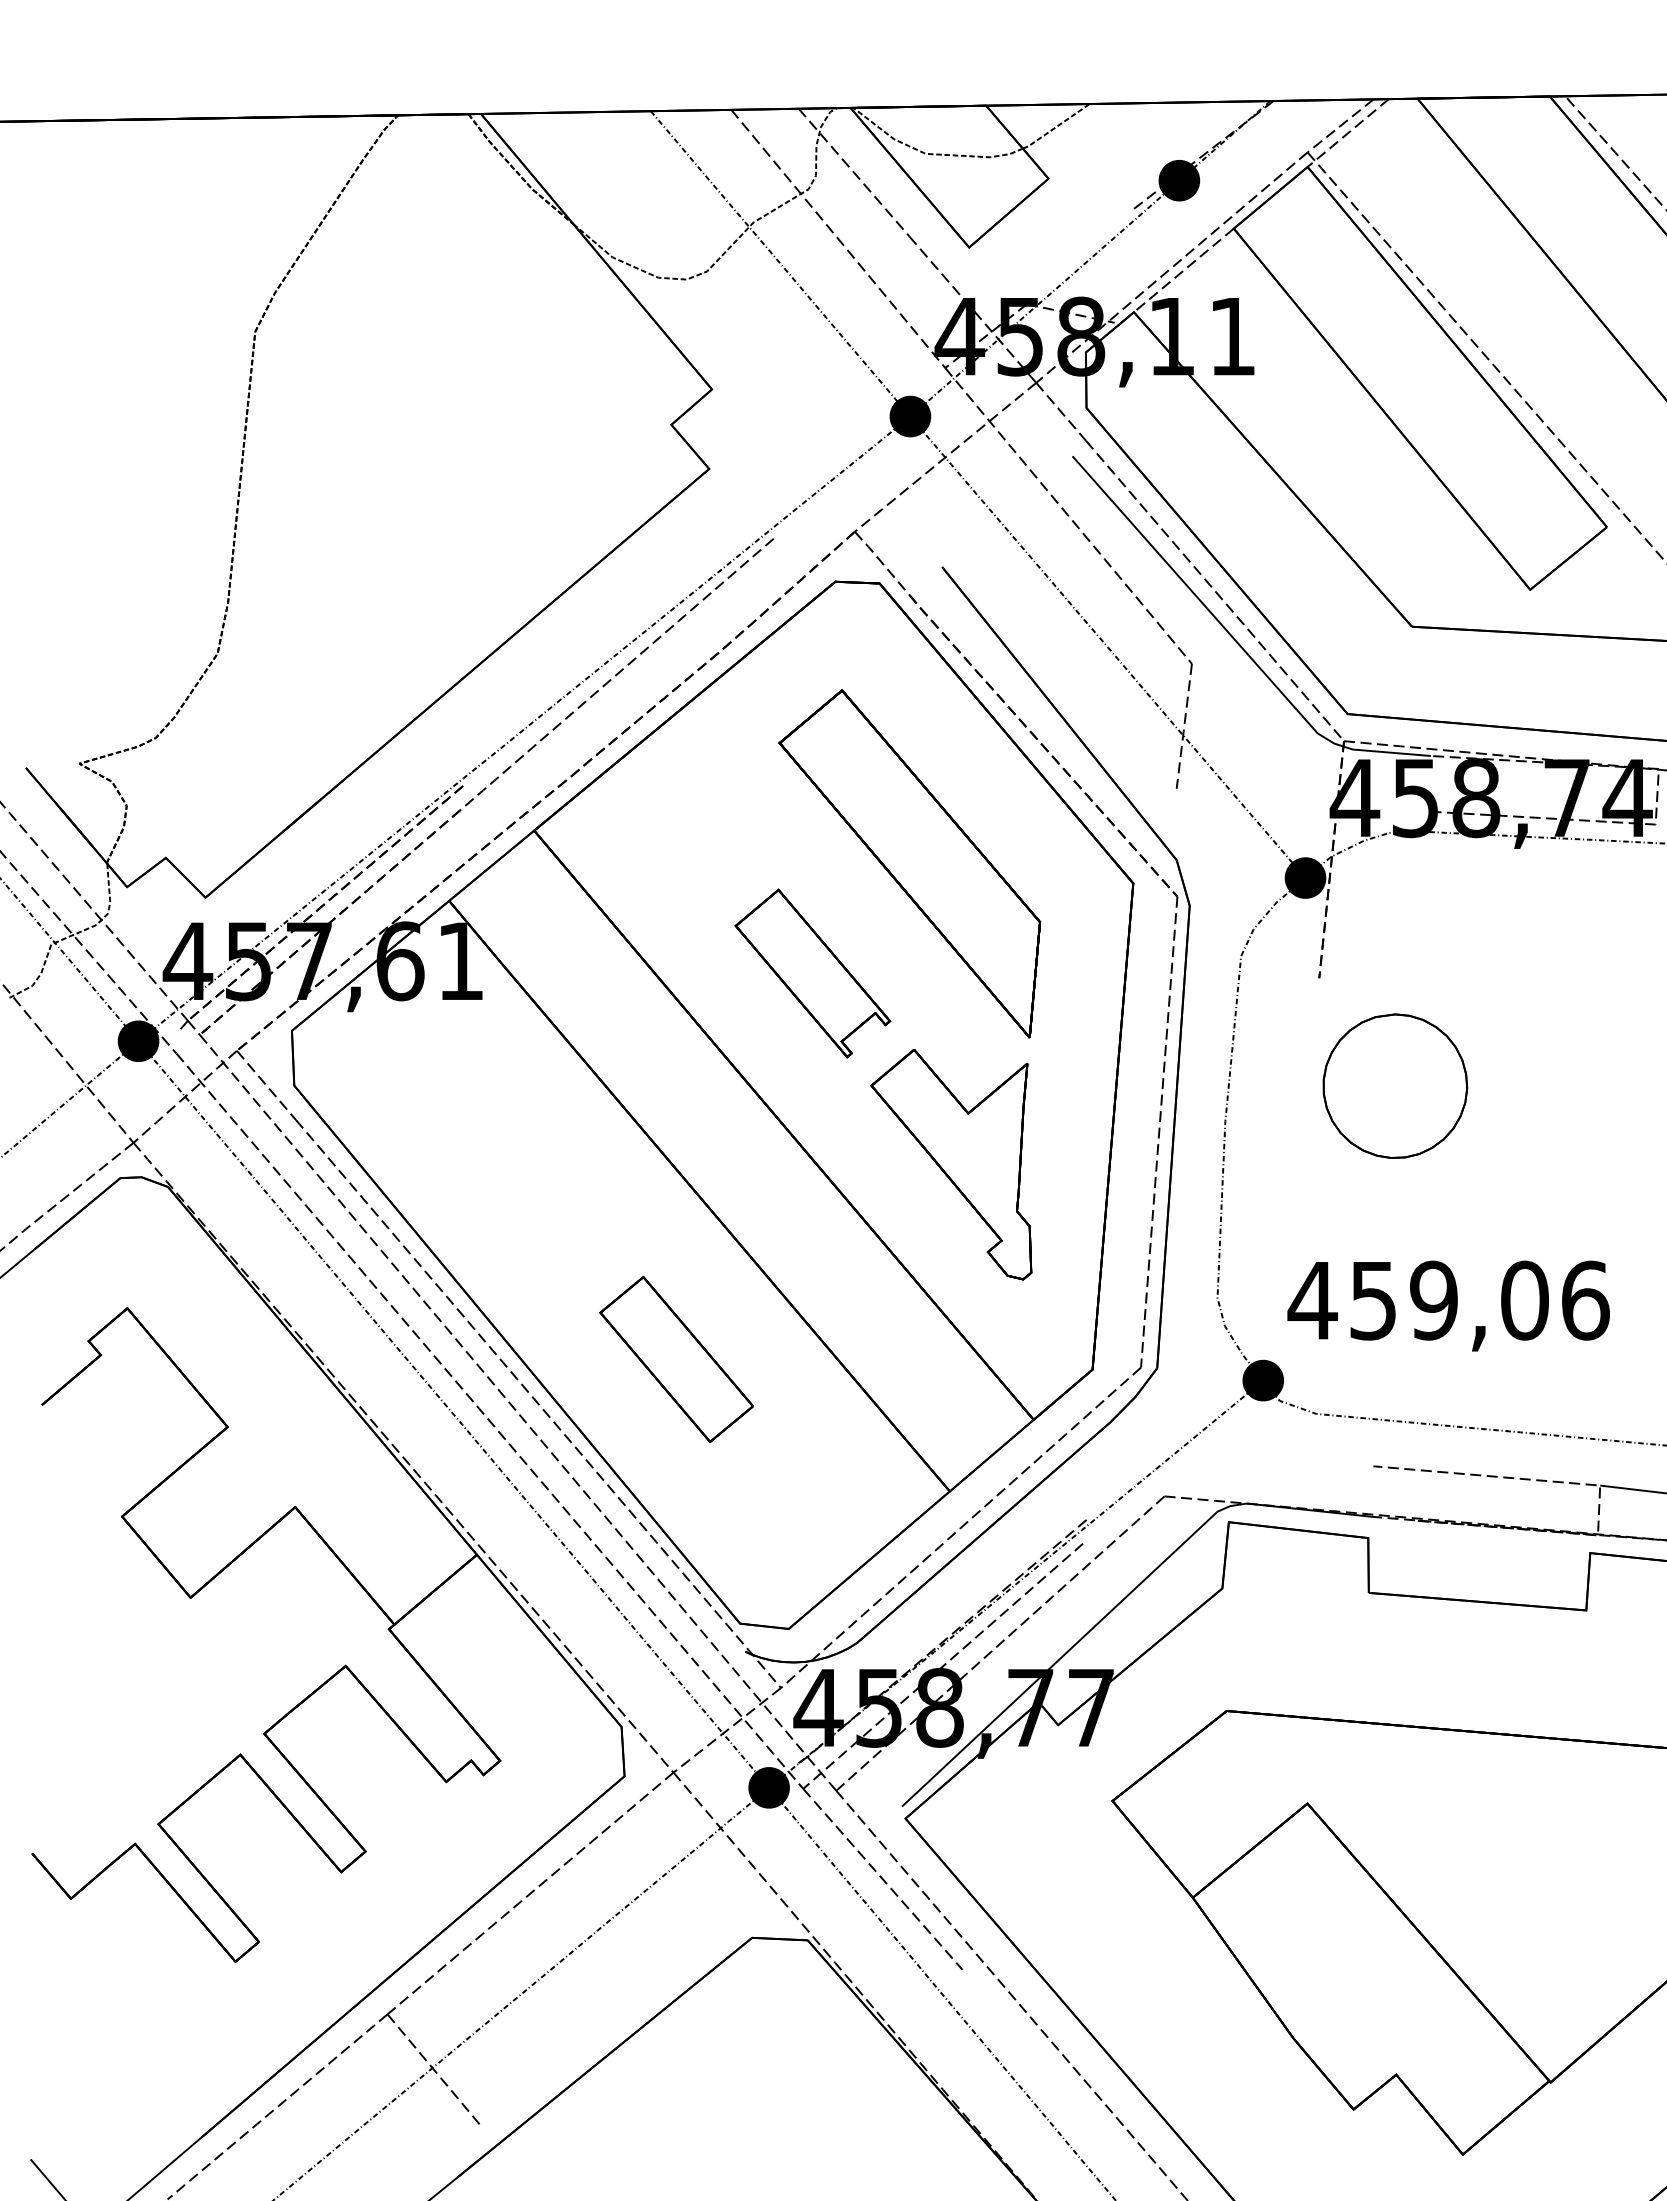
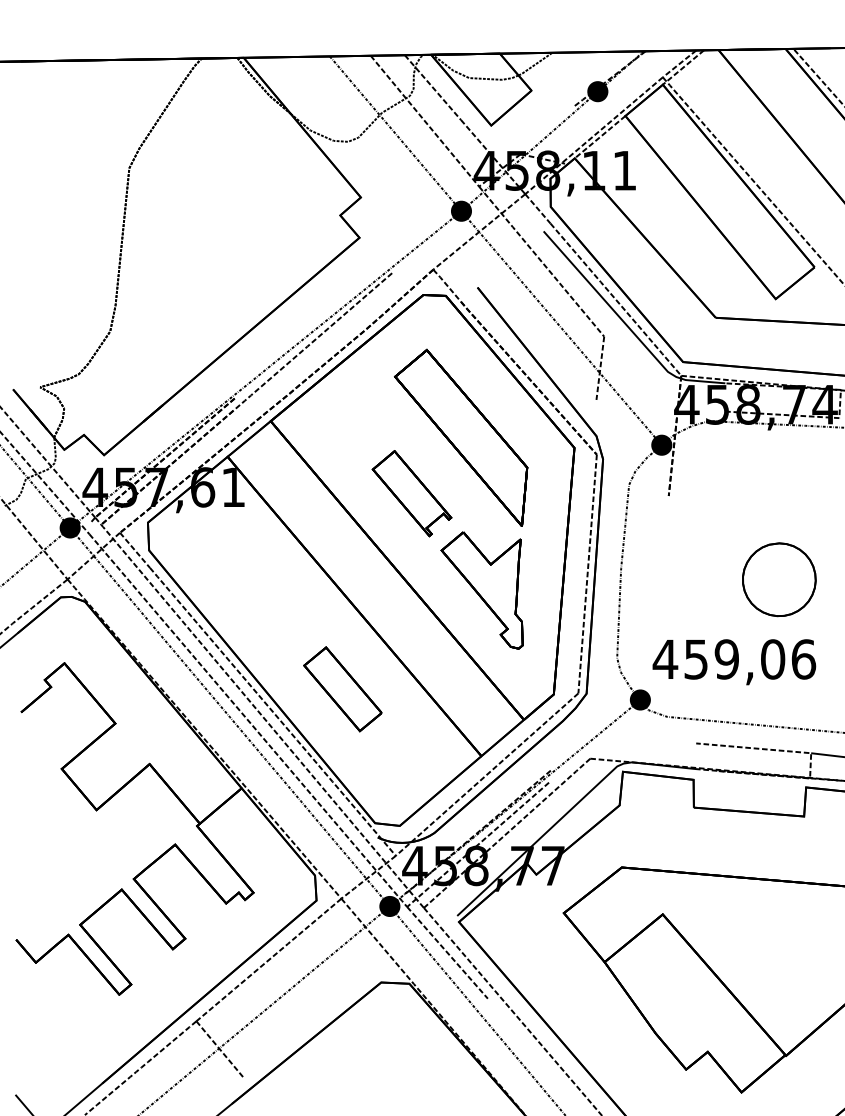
part: (1395, 1085) -> (779, 579), moved

